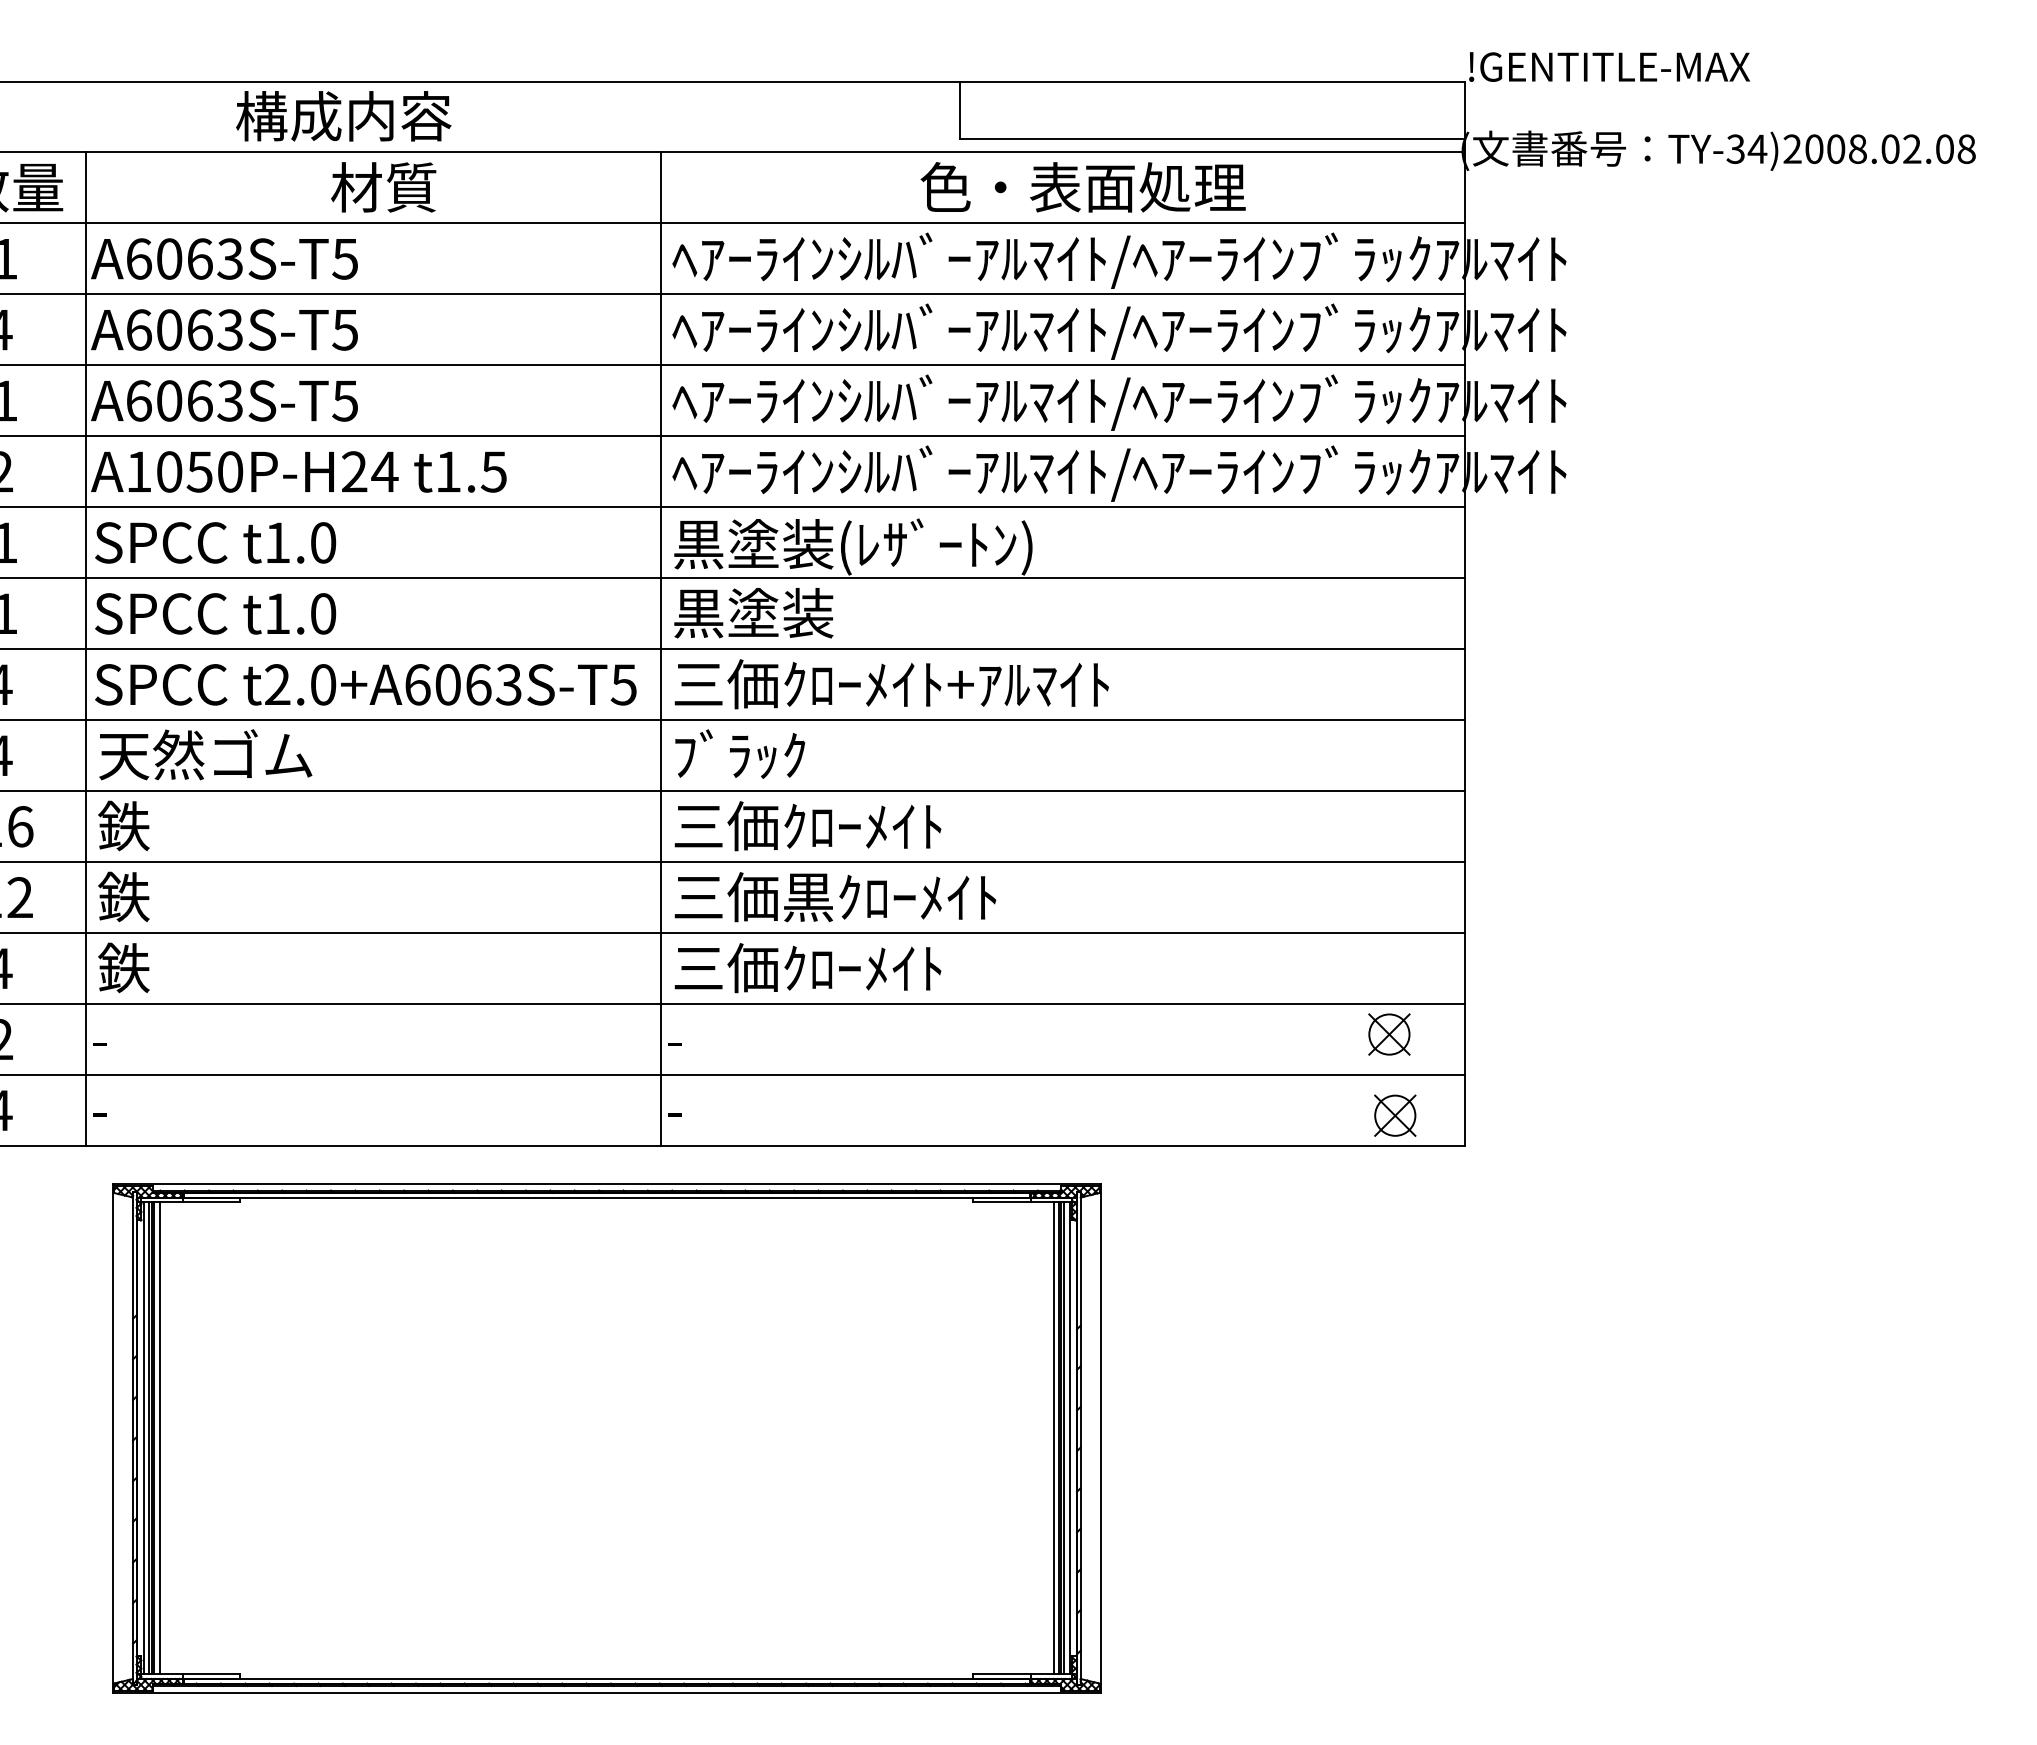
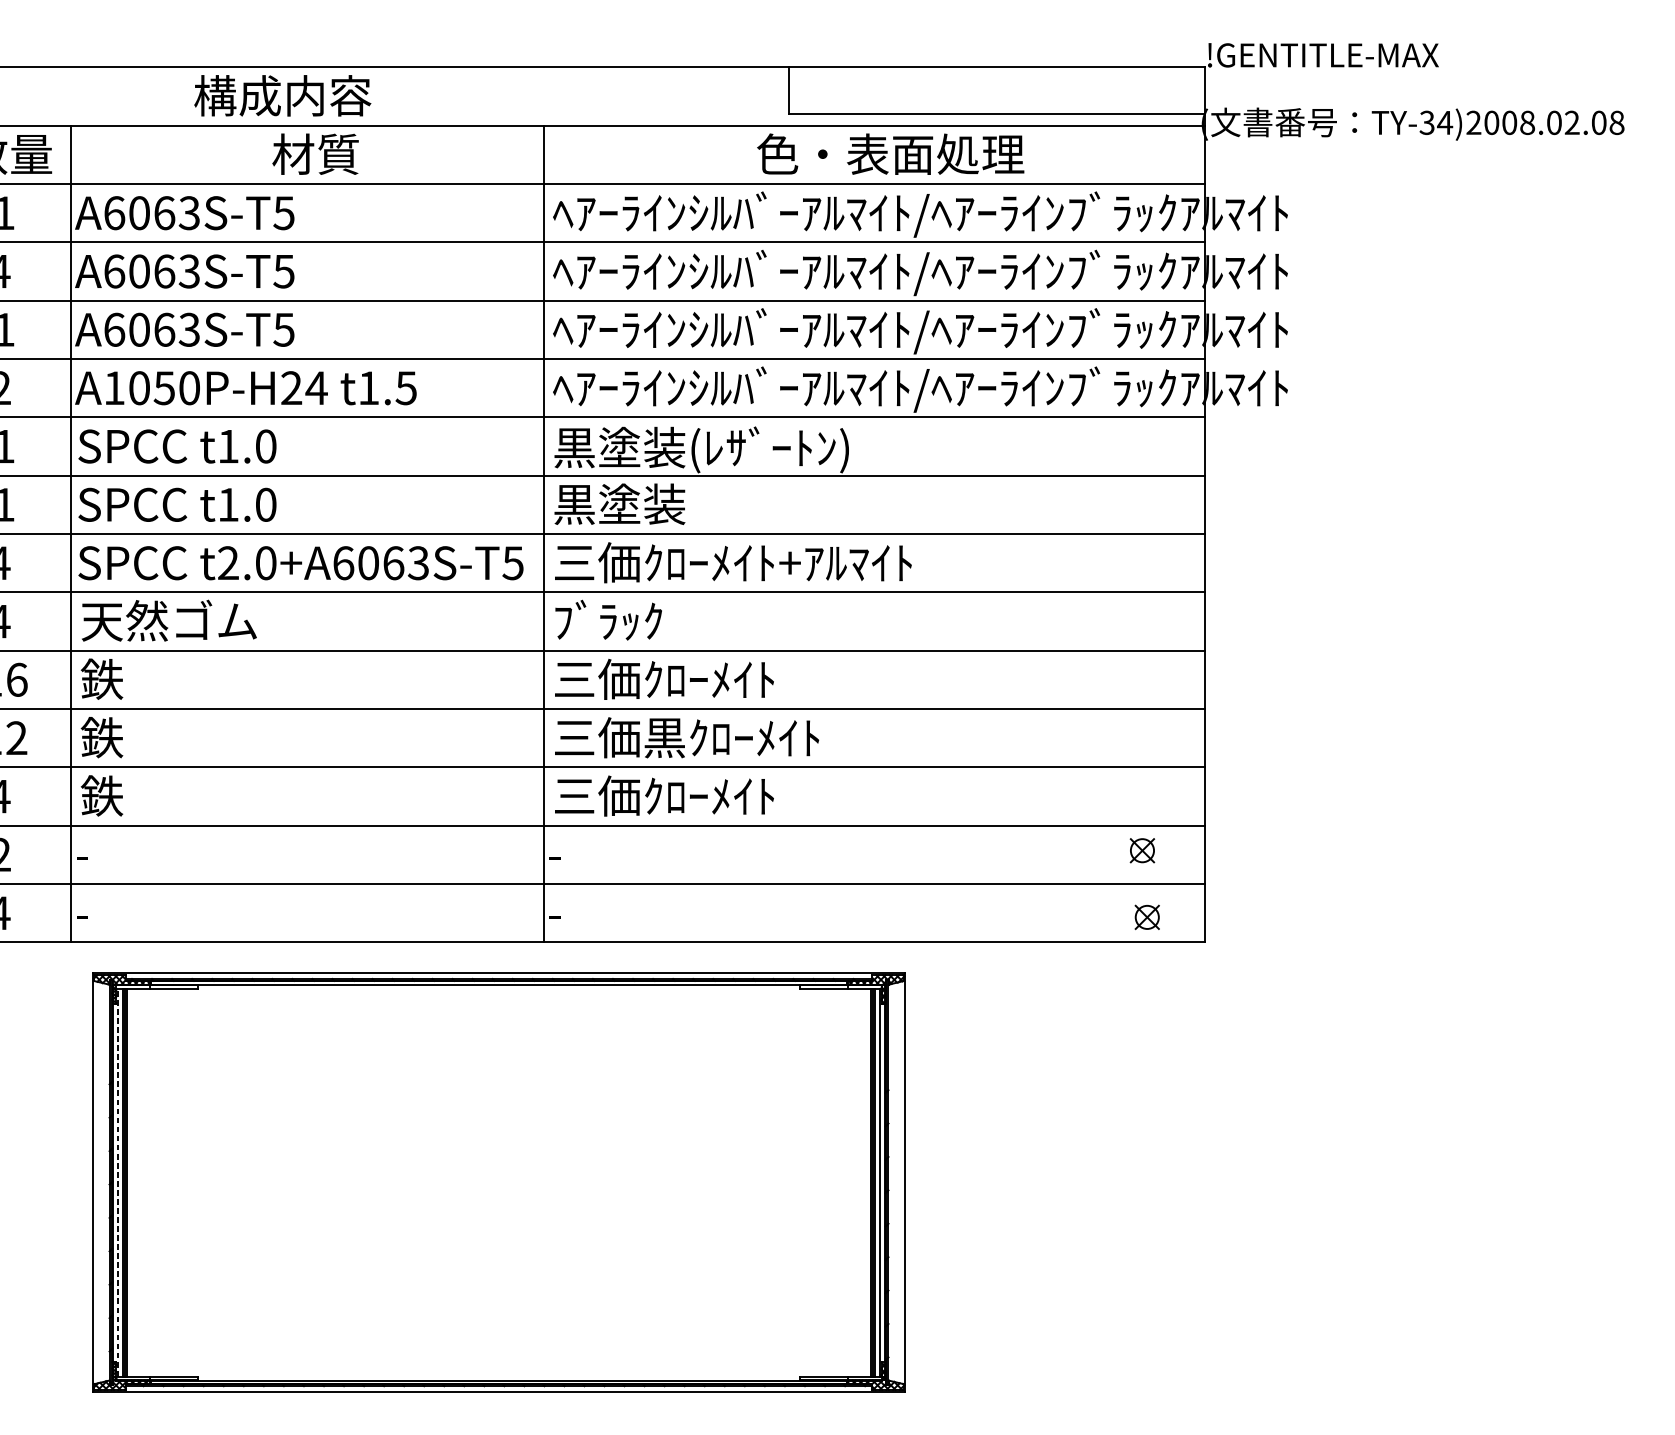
part: (1389, 1034) -> (1142, 850), size x0.7
part: (1395, 1115) -> (1147, 917), size x0.7
line: (143, 1438) -> (118, 1182), solid -> dashed
line: (159, 1438) -> (131, 1182), removed
line: (1053, 1438) -> (866, 1182), removed

